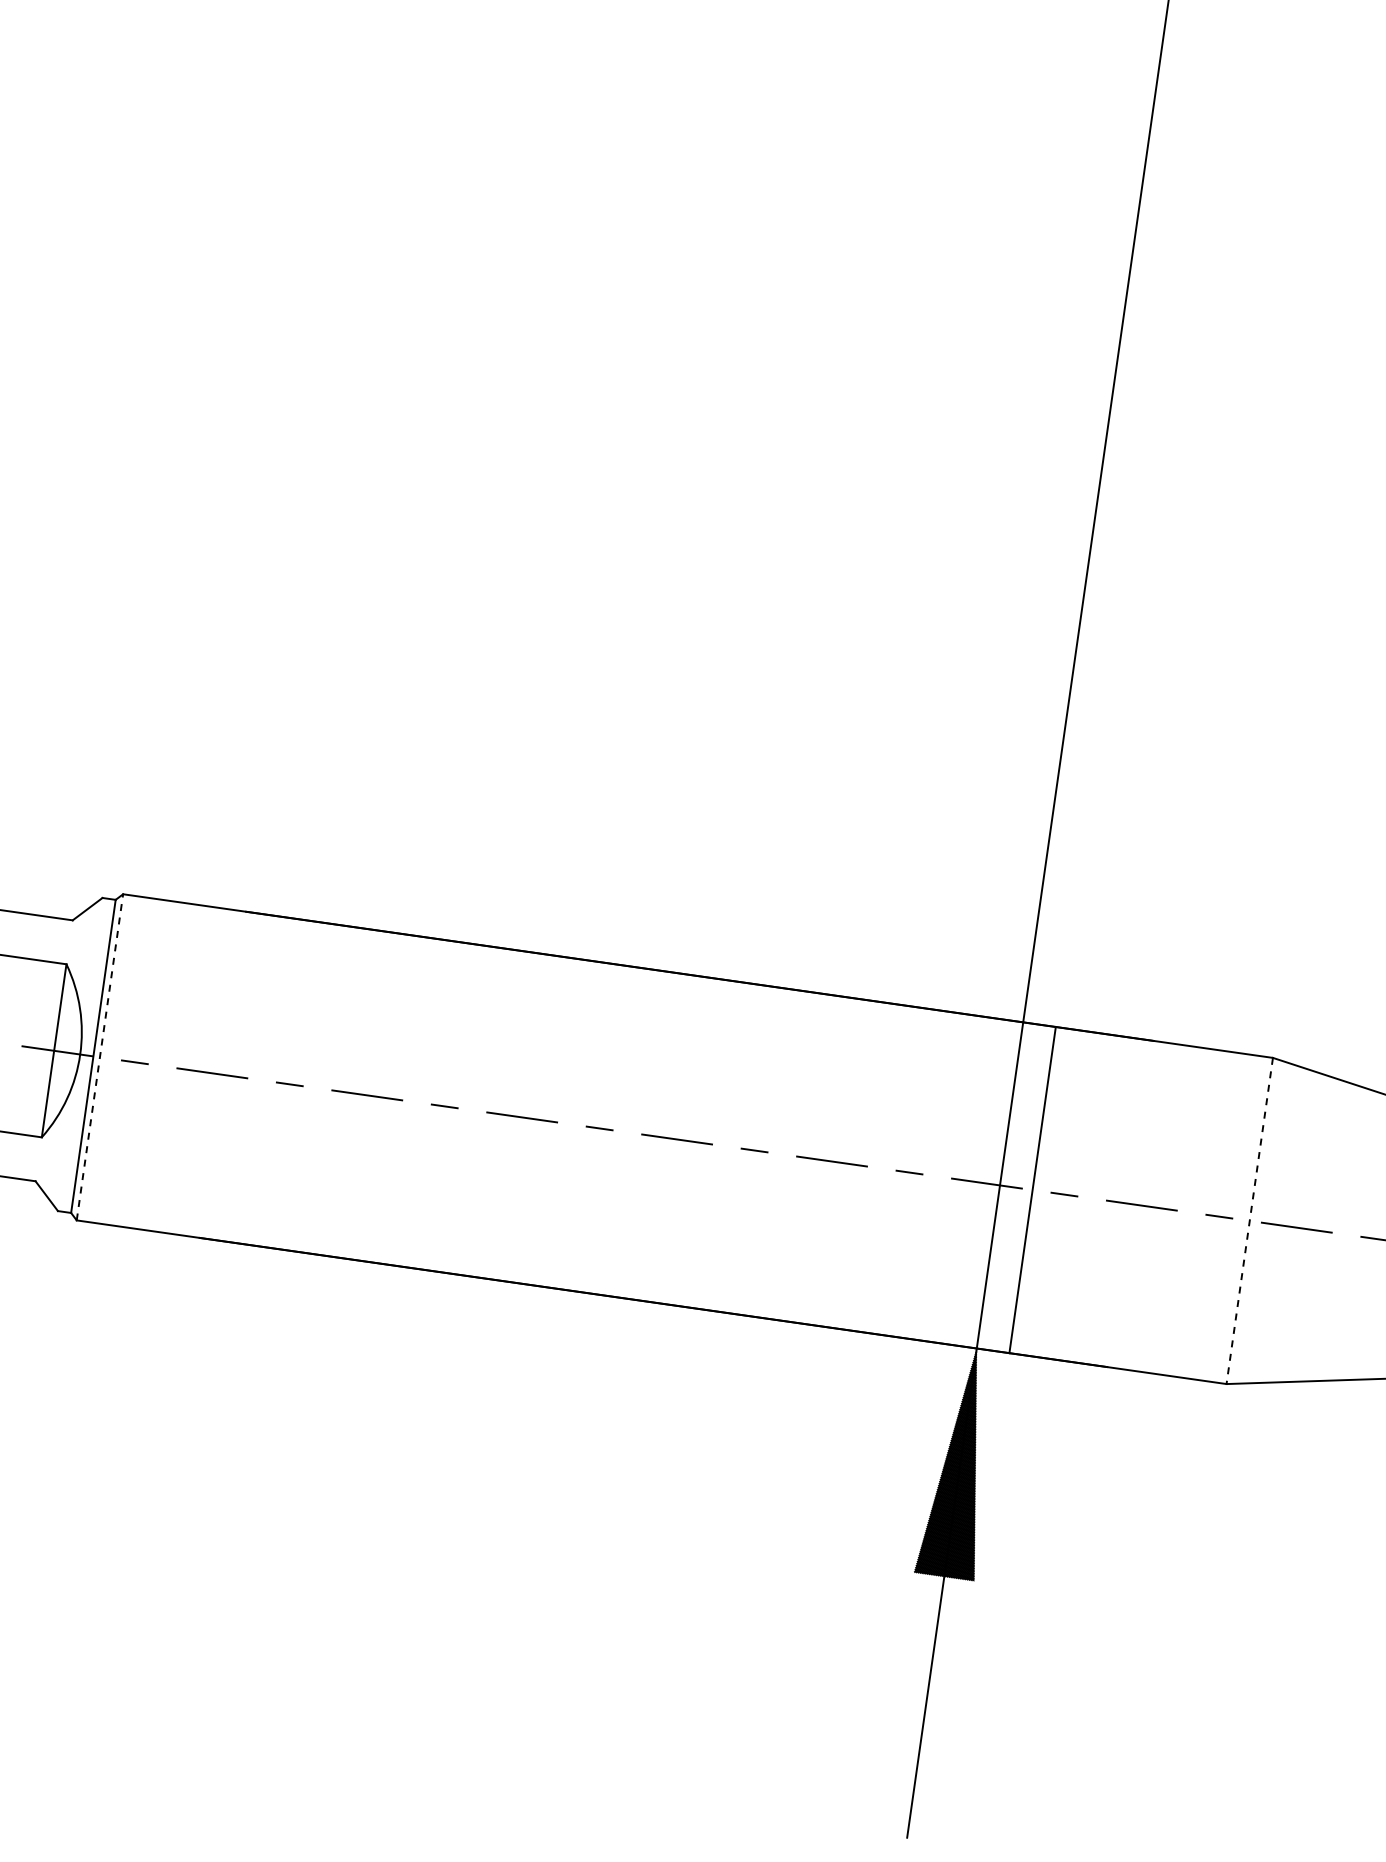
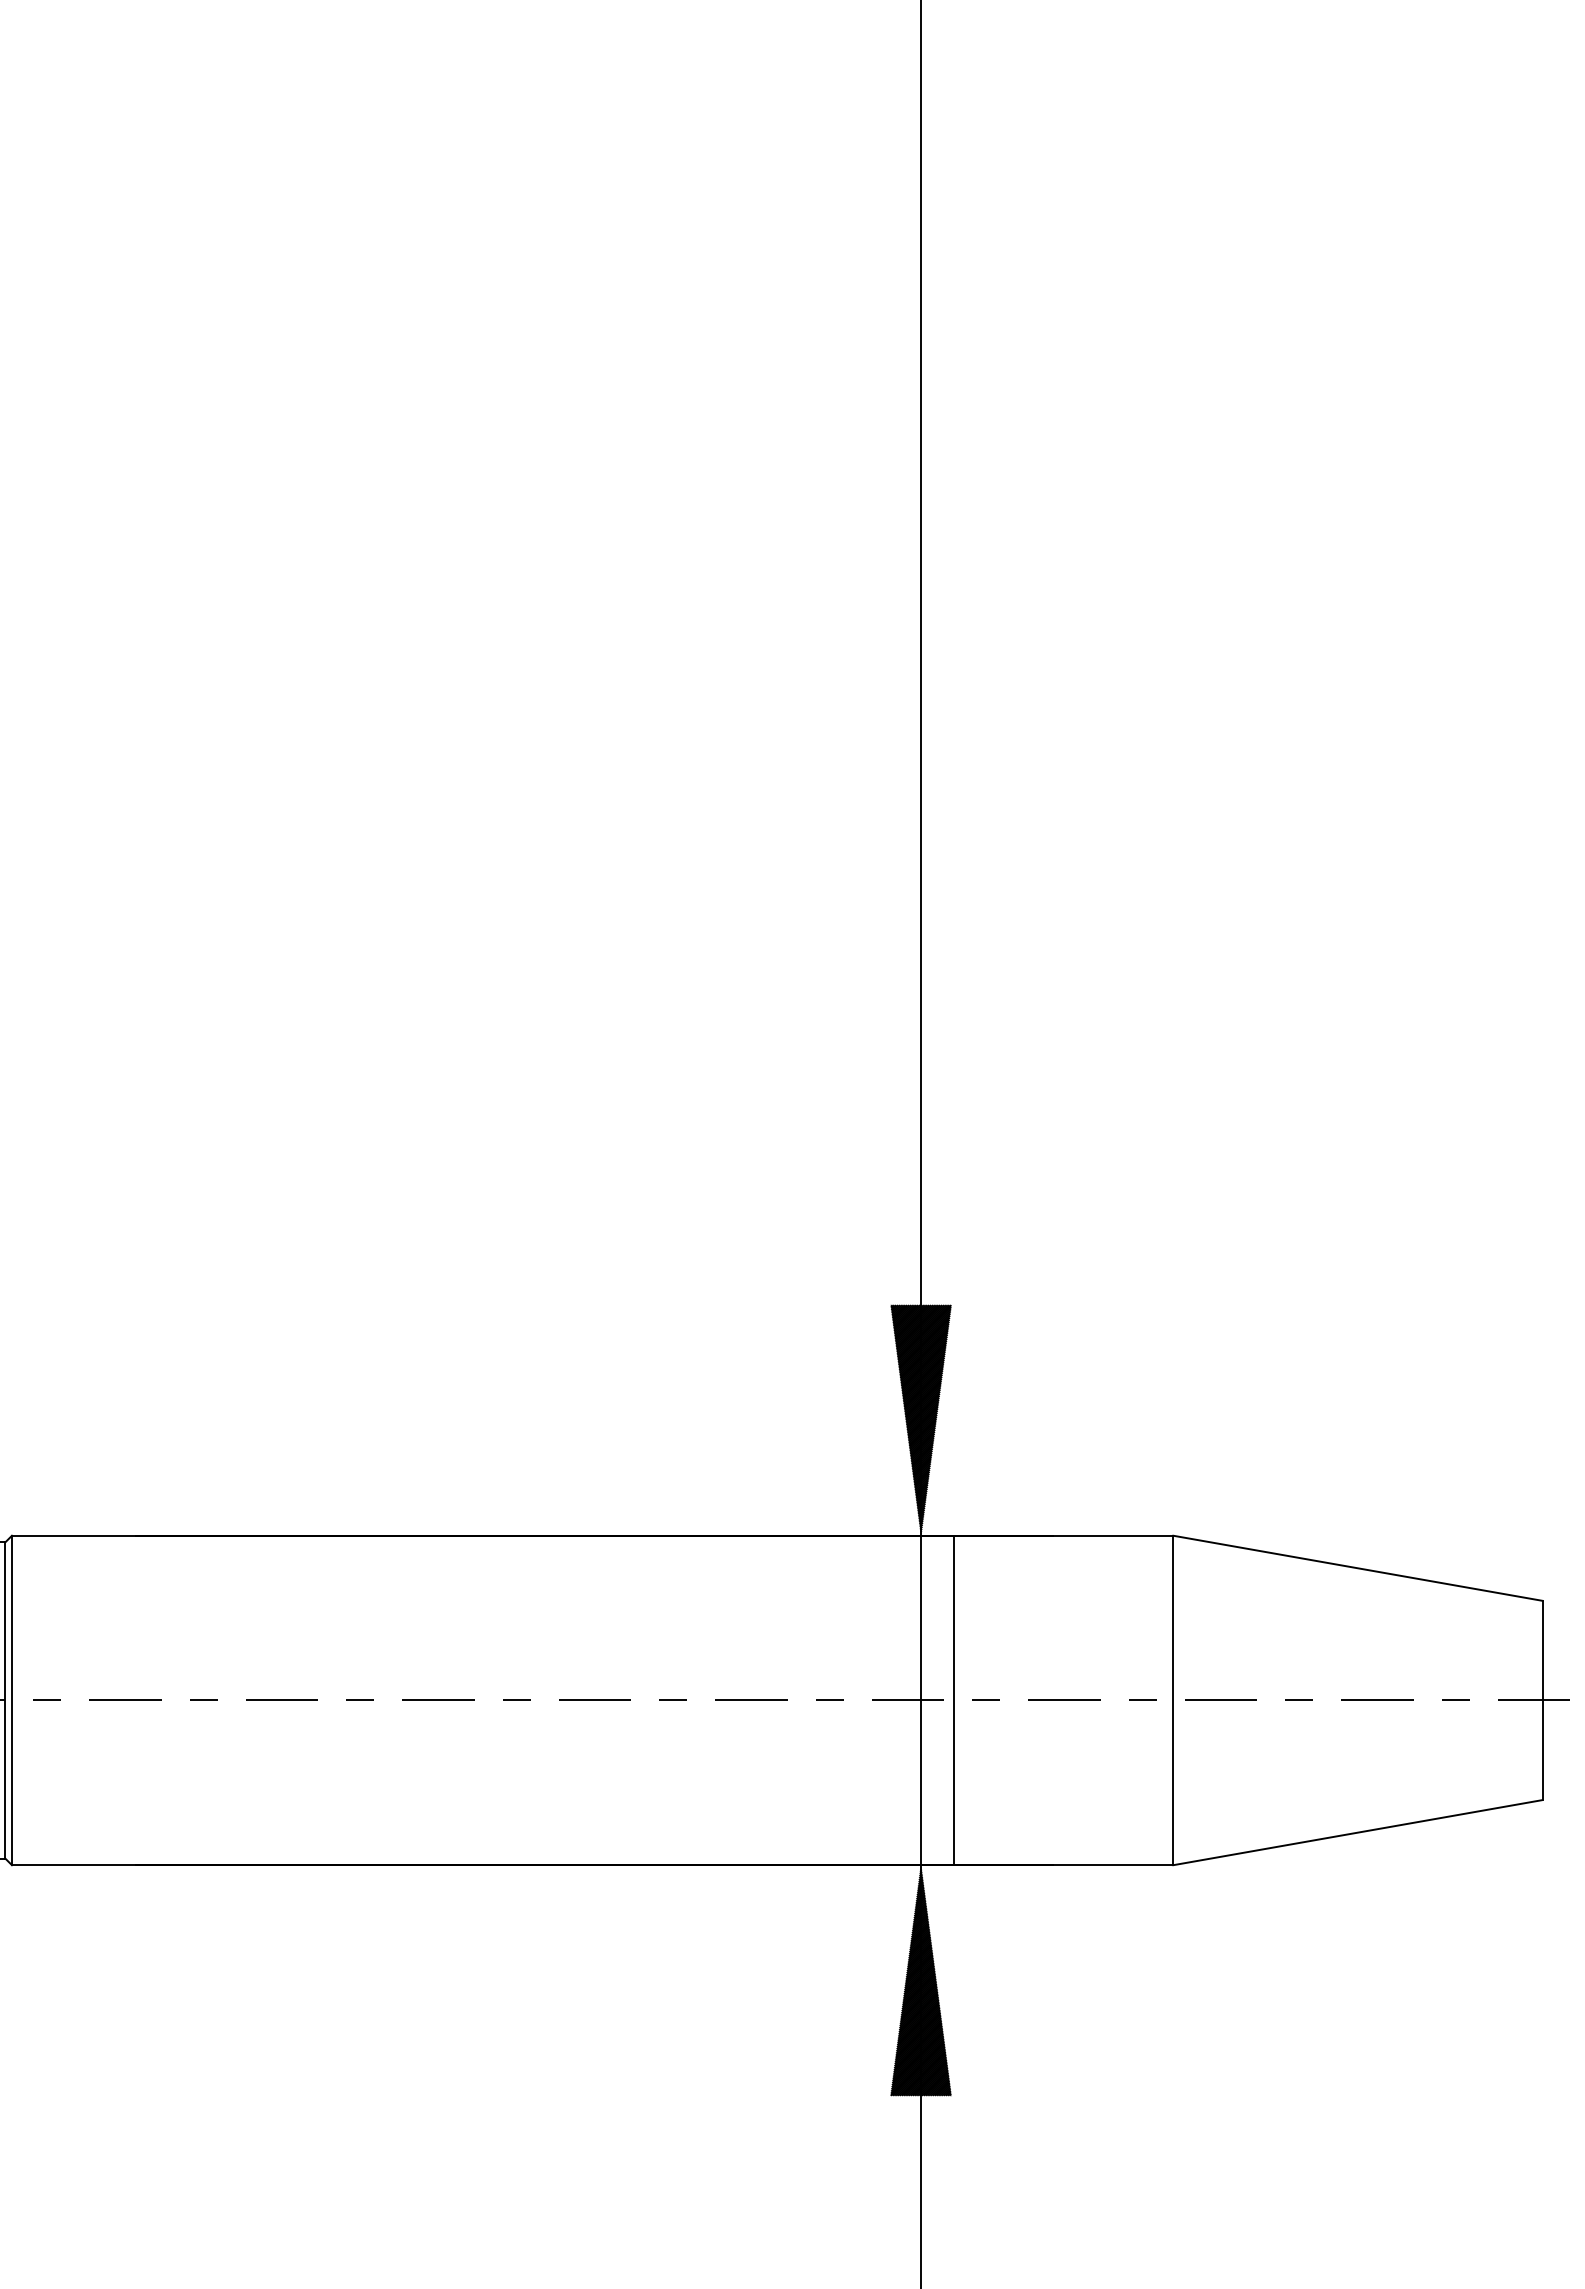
hatch: (1038, 908) -> (920, 1420), added
line: (99, 1057) -> (11, 1700), dashed -> solid
line: (1249, 1221) -> (1173, 1700), dashed -> solid

